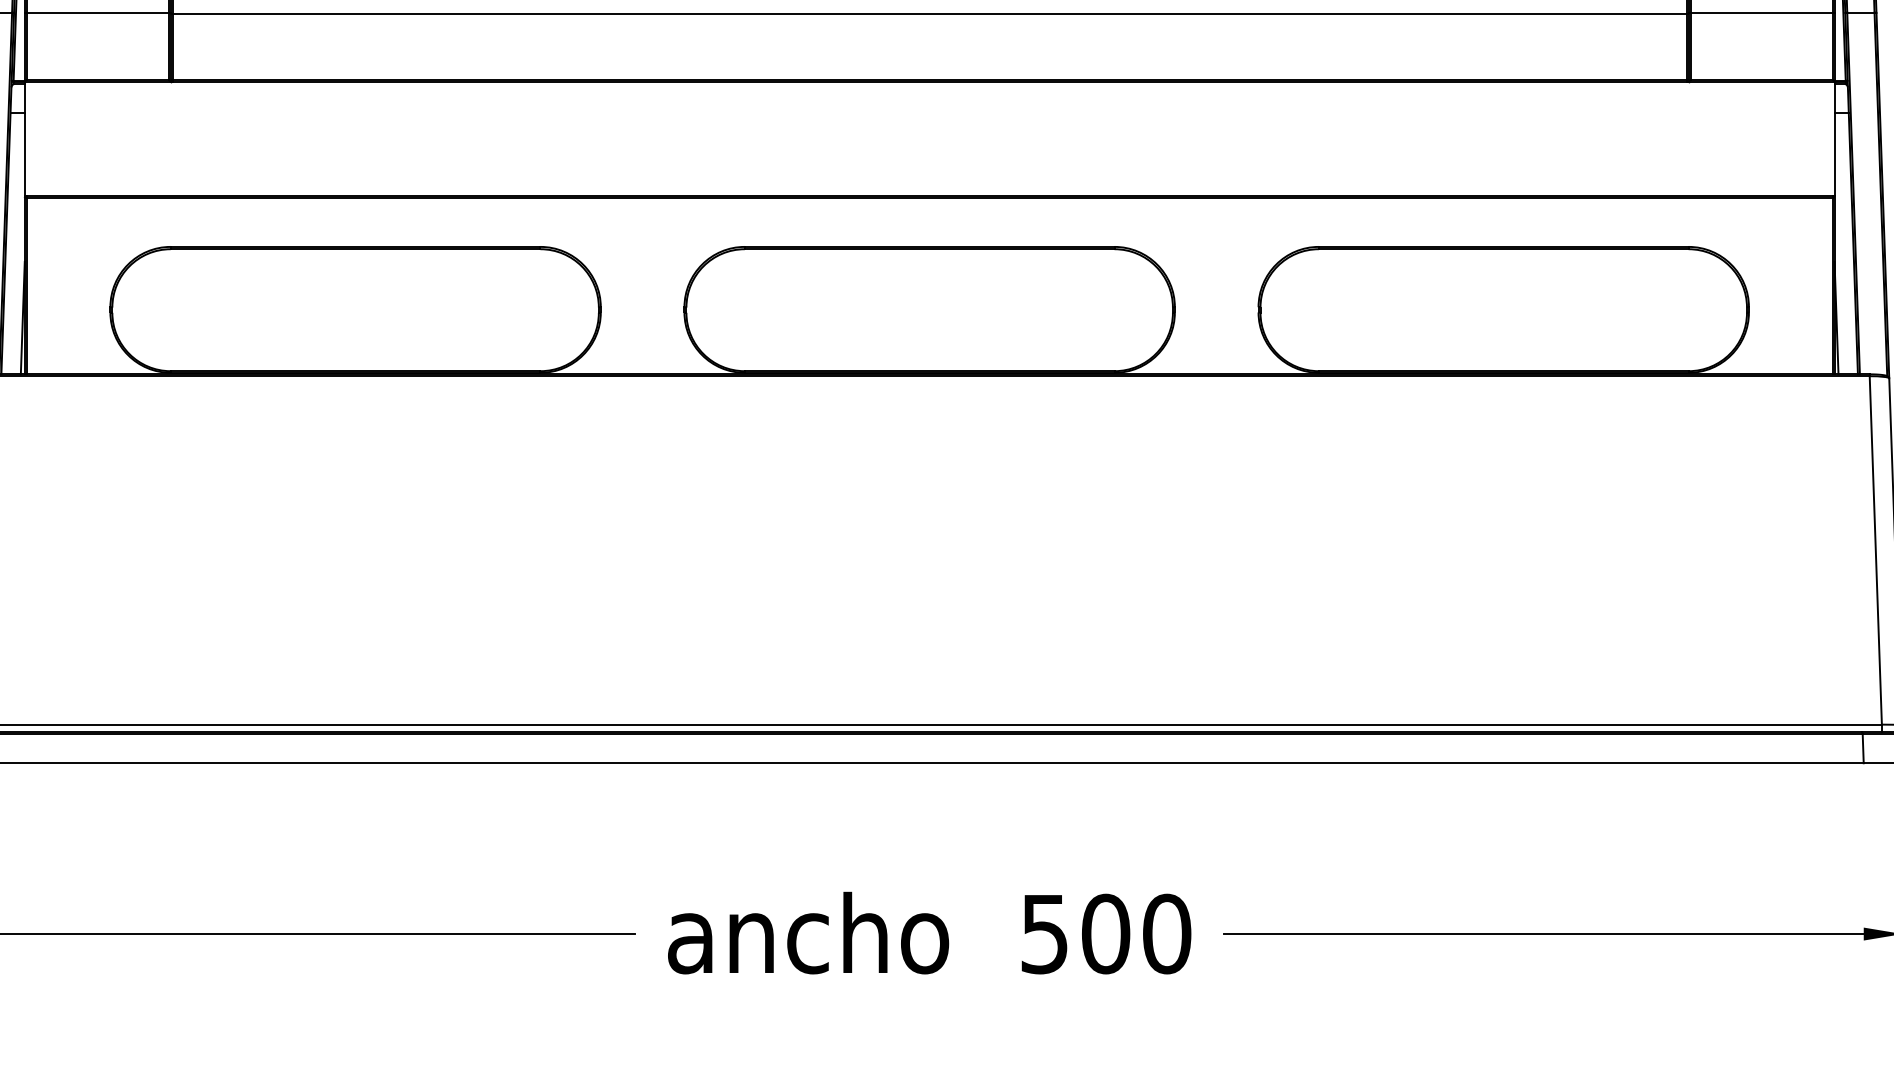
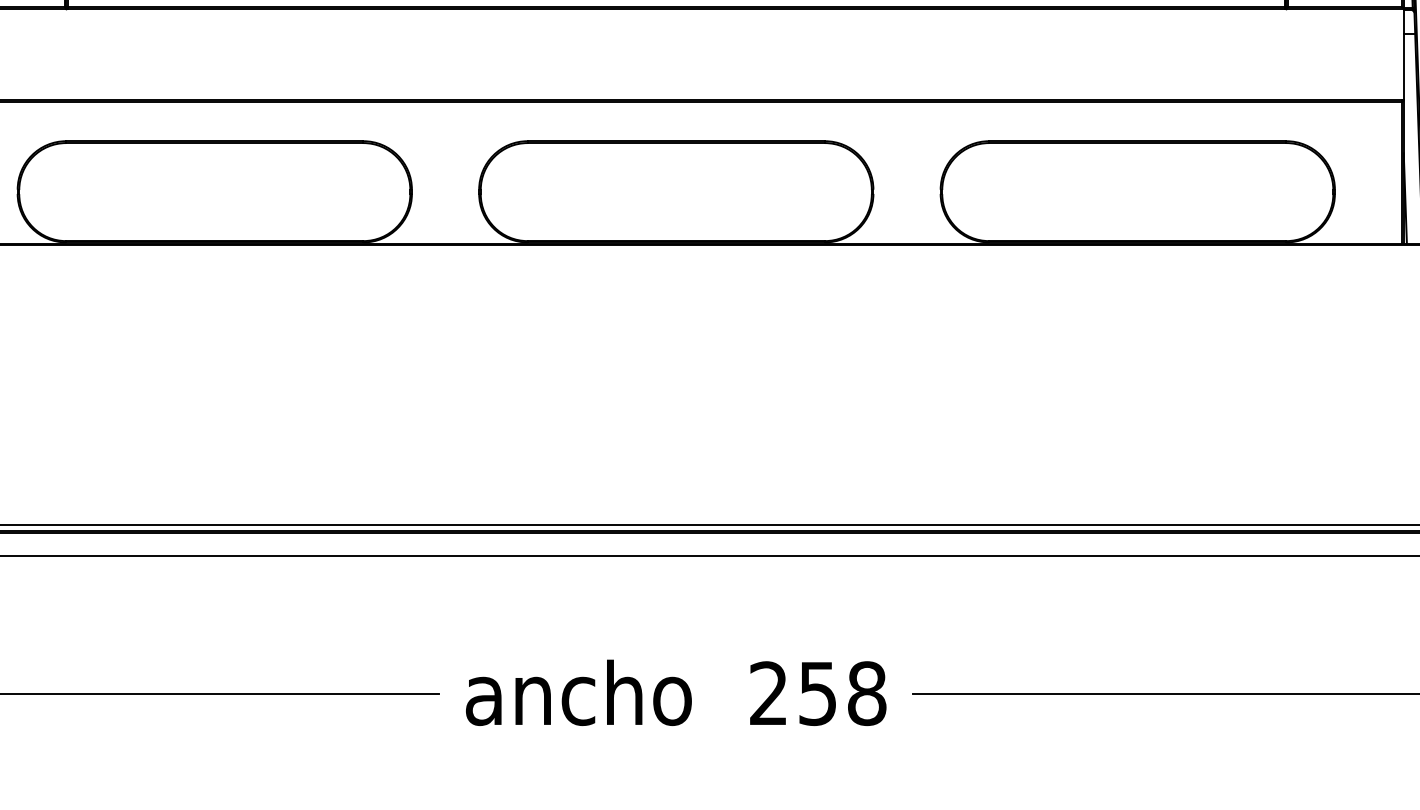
text: (1106, 933) -> (818, 693), 500 -> 258

